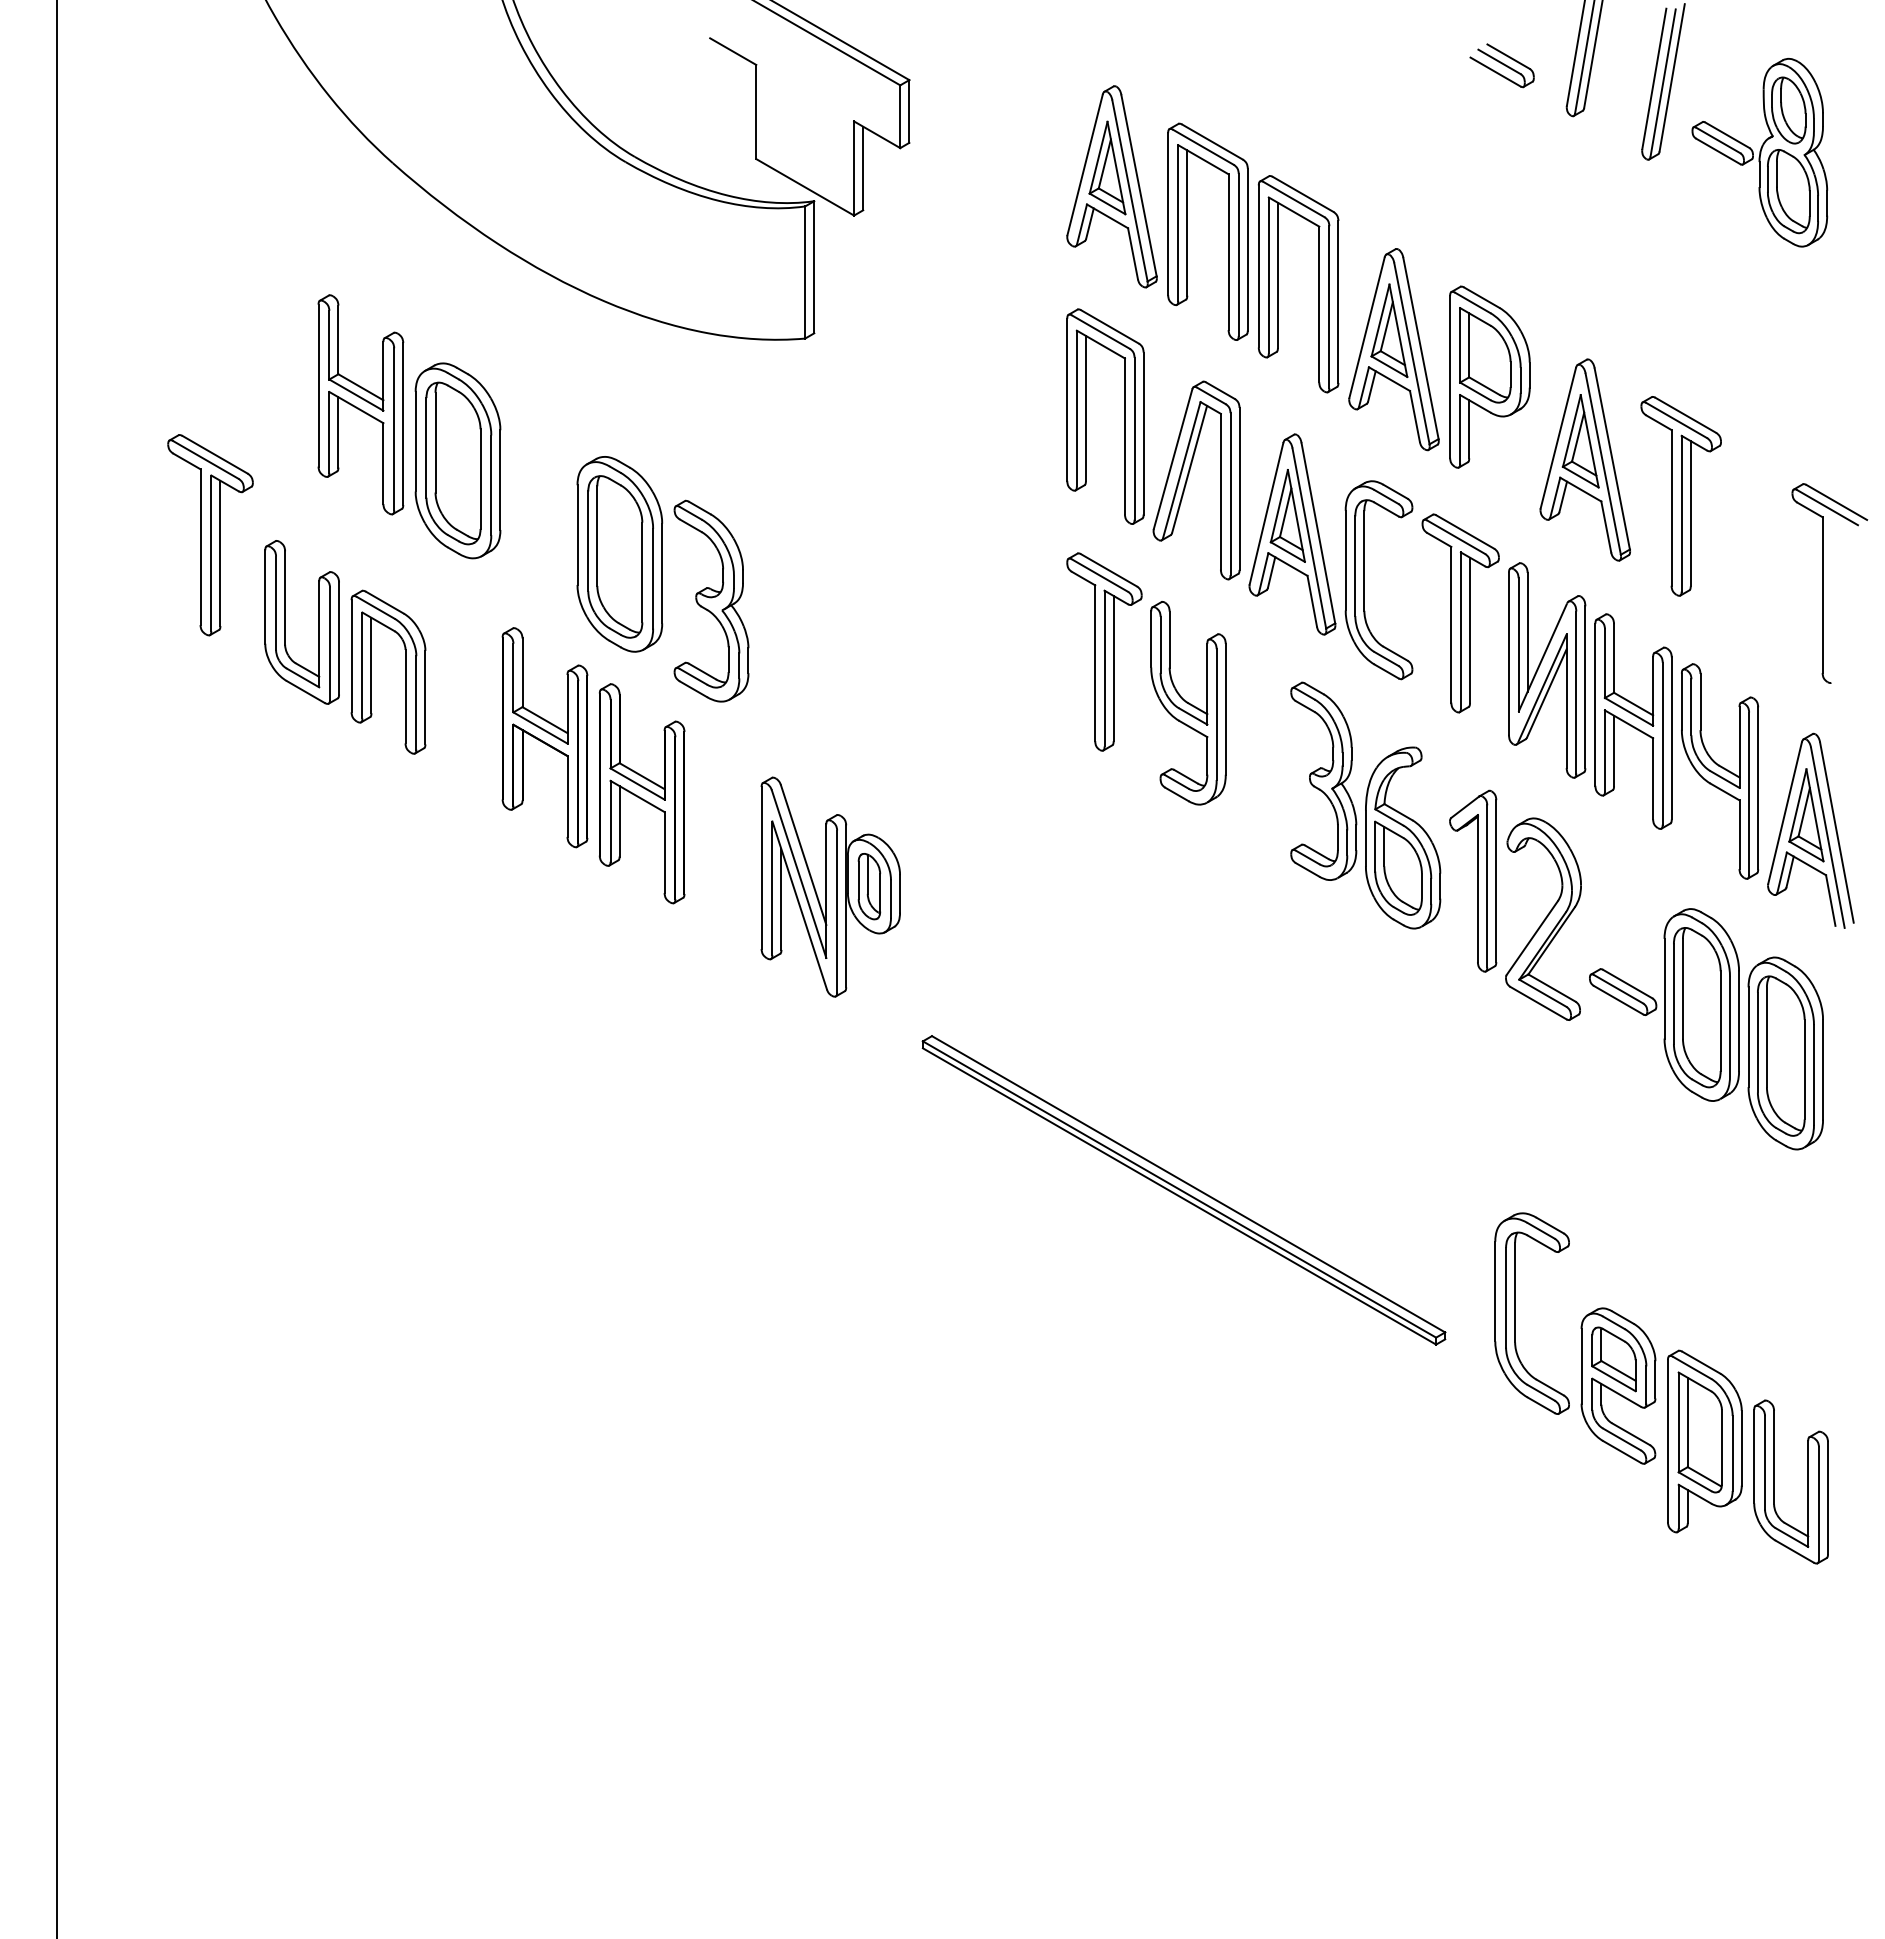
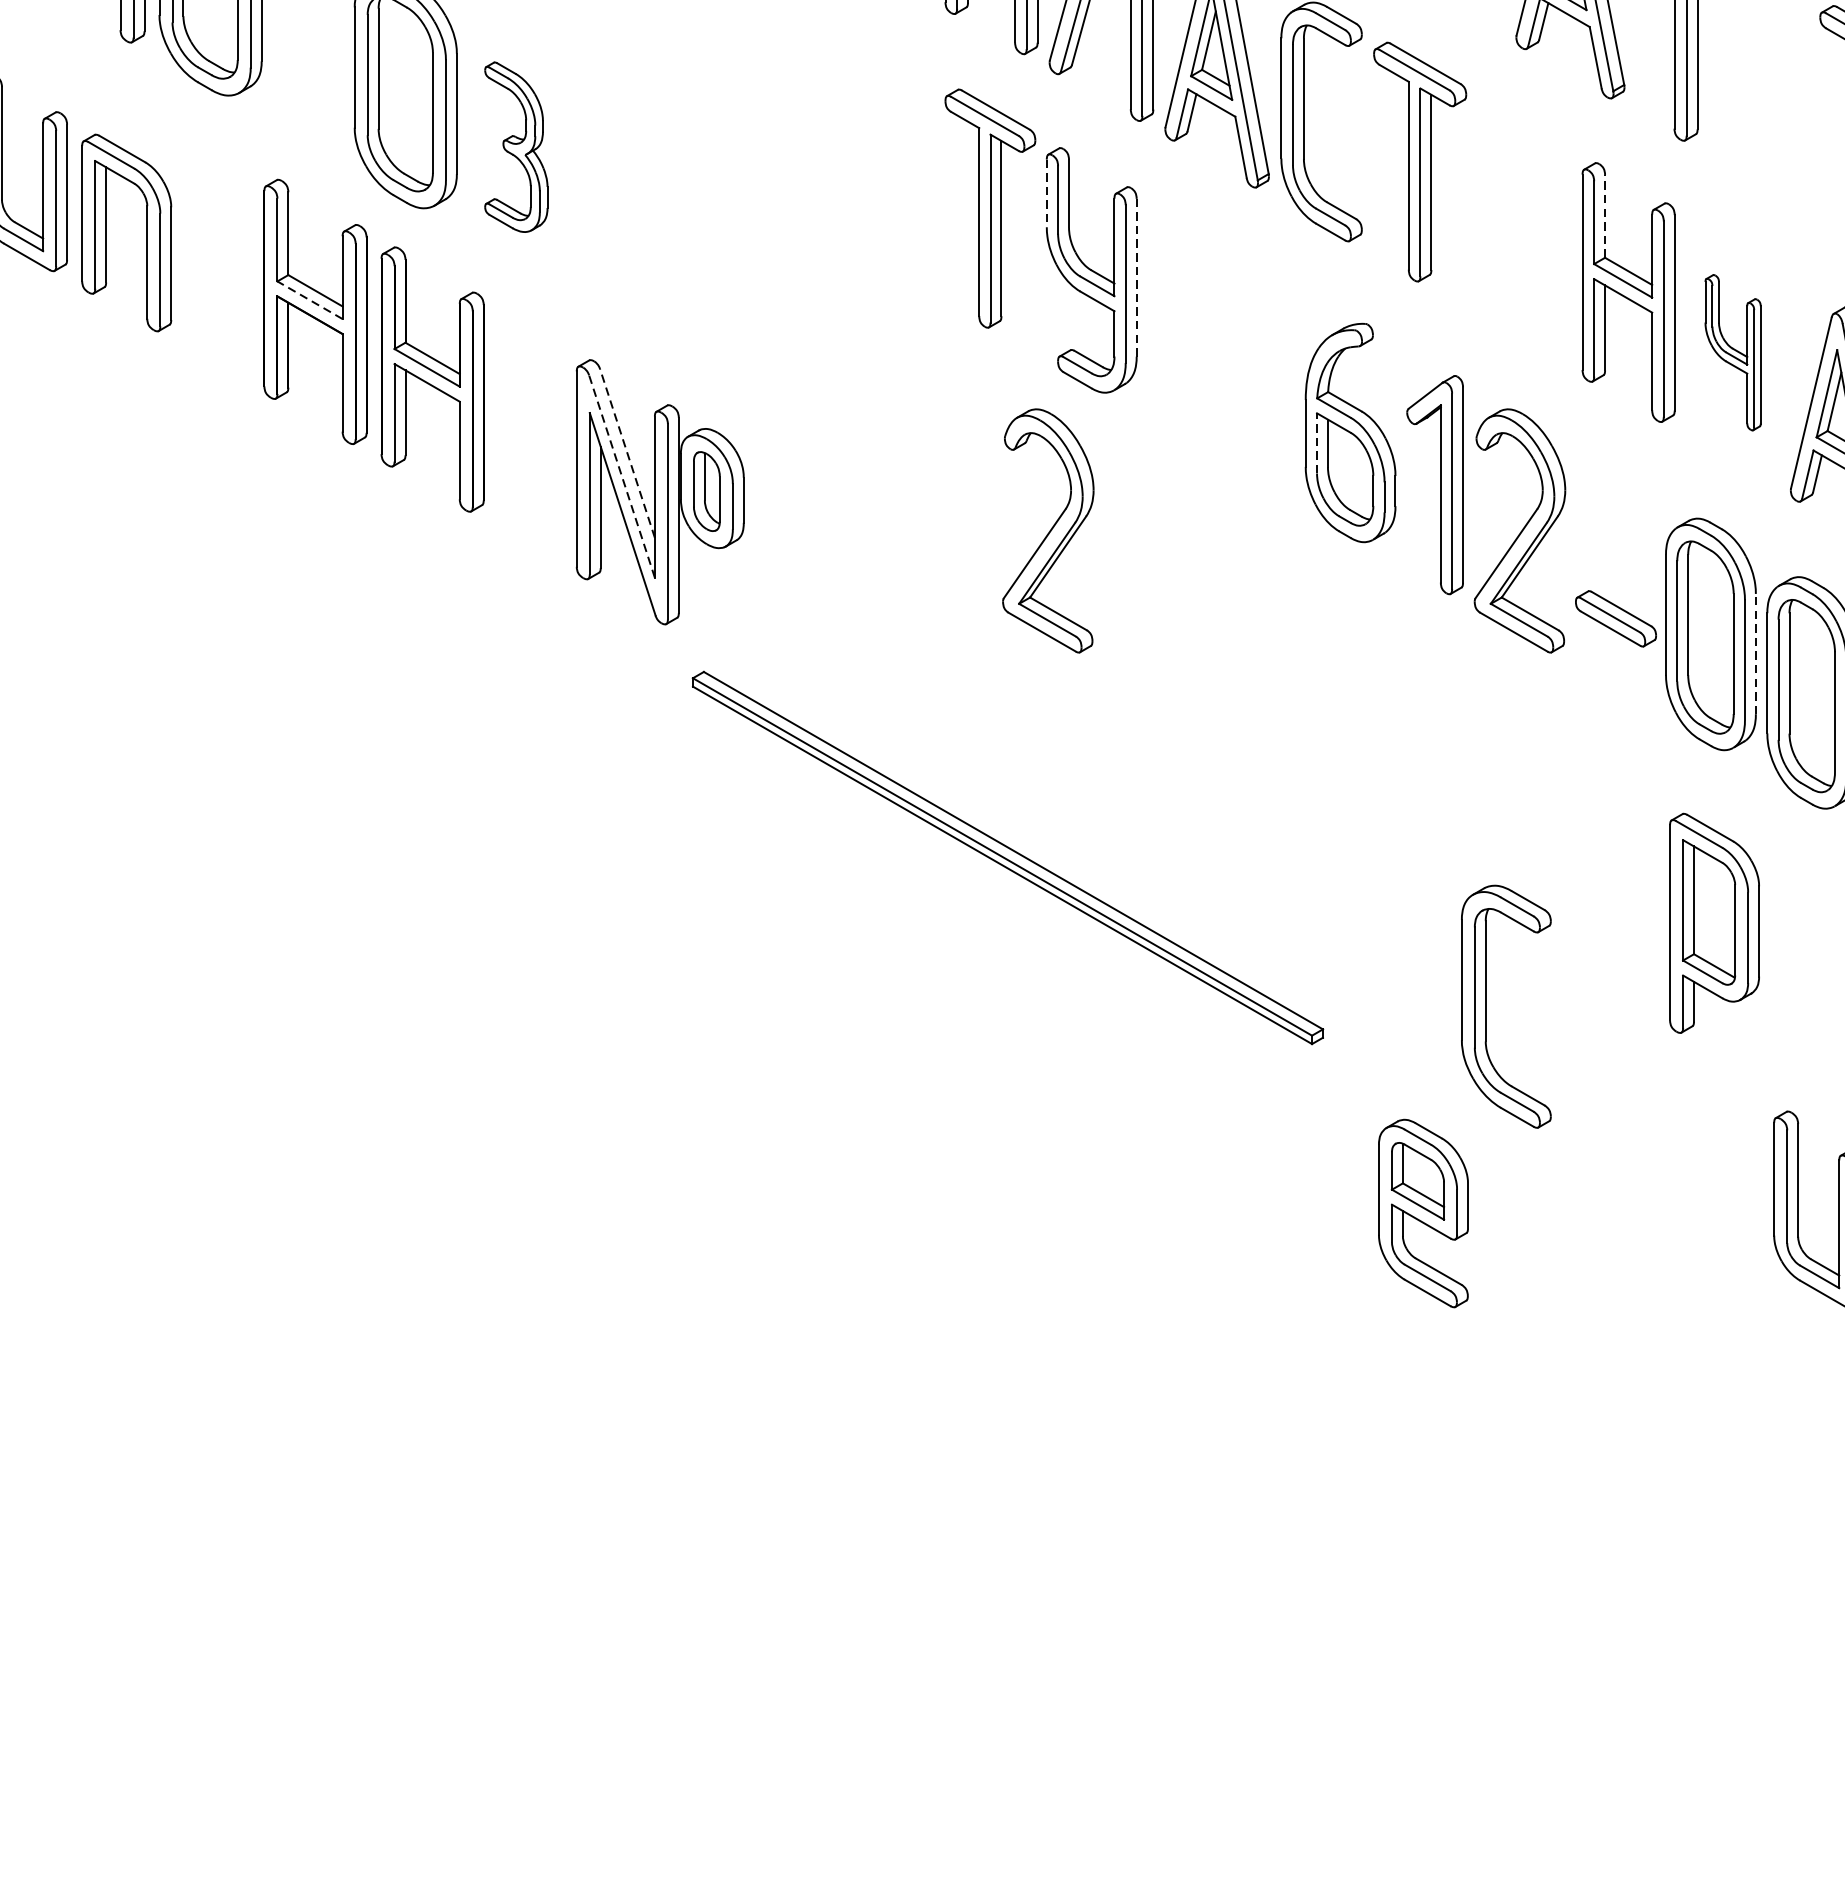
part: (711, 600) -> (516, 146), size x0.7
line: (1151, 639) -> (1047, 193), solid -> dashed
line: (1614, 657) -> (1605, 215), solid -> dashed
part: (1547, 670) -> (1524, 230), removed
line: (1225, 708) -> (1136, 276), solid -> dashed
line: (540, 727) -> (310, 299), solid -> dashed
part: (1720, 771) -> (1733, 352), size x0.6
part: (1323, 780) -> (1254, 363), removed
line: (1375, 846) -> (1317, 443), solid -> dashed
line: (803, 855) -> (627, 454), solid -> dashed
line: (798, 873) -> (621, 475), solid -> dashed
part: (1152, 918) -> (1048, 530), added
line: (1739, 1021) -> (1756, 654), solid -> dashed
part: (1183, 1190) -> (1007, 858), moved
part: (1618, 1385) -> (1423, 1212), moved
part: (1704, 1441) -> (1714, 923), moved

